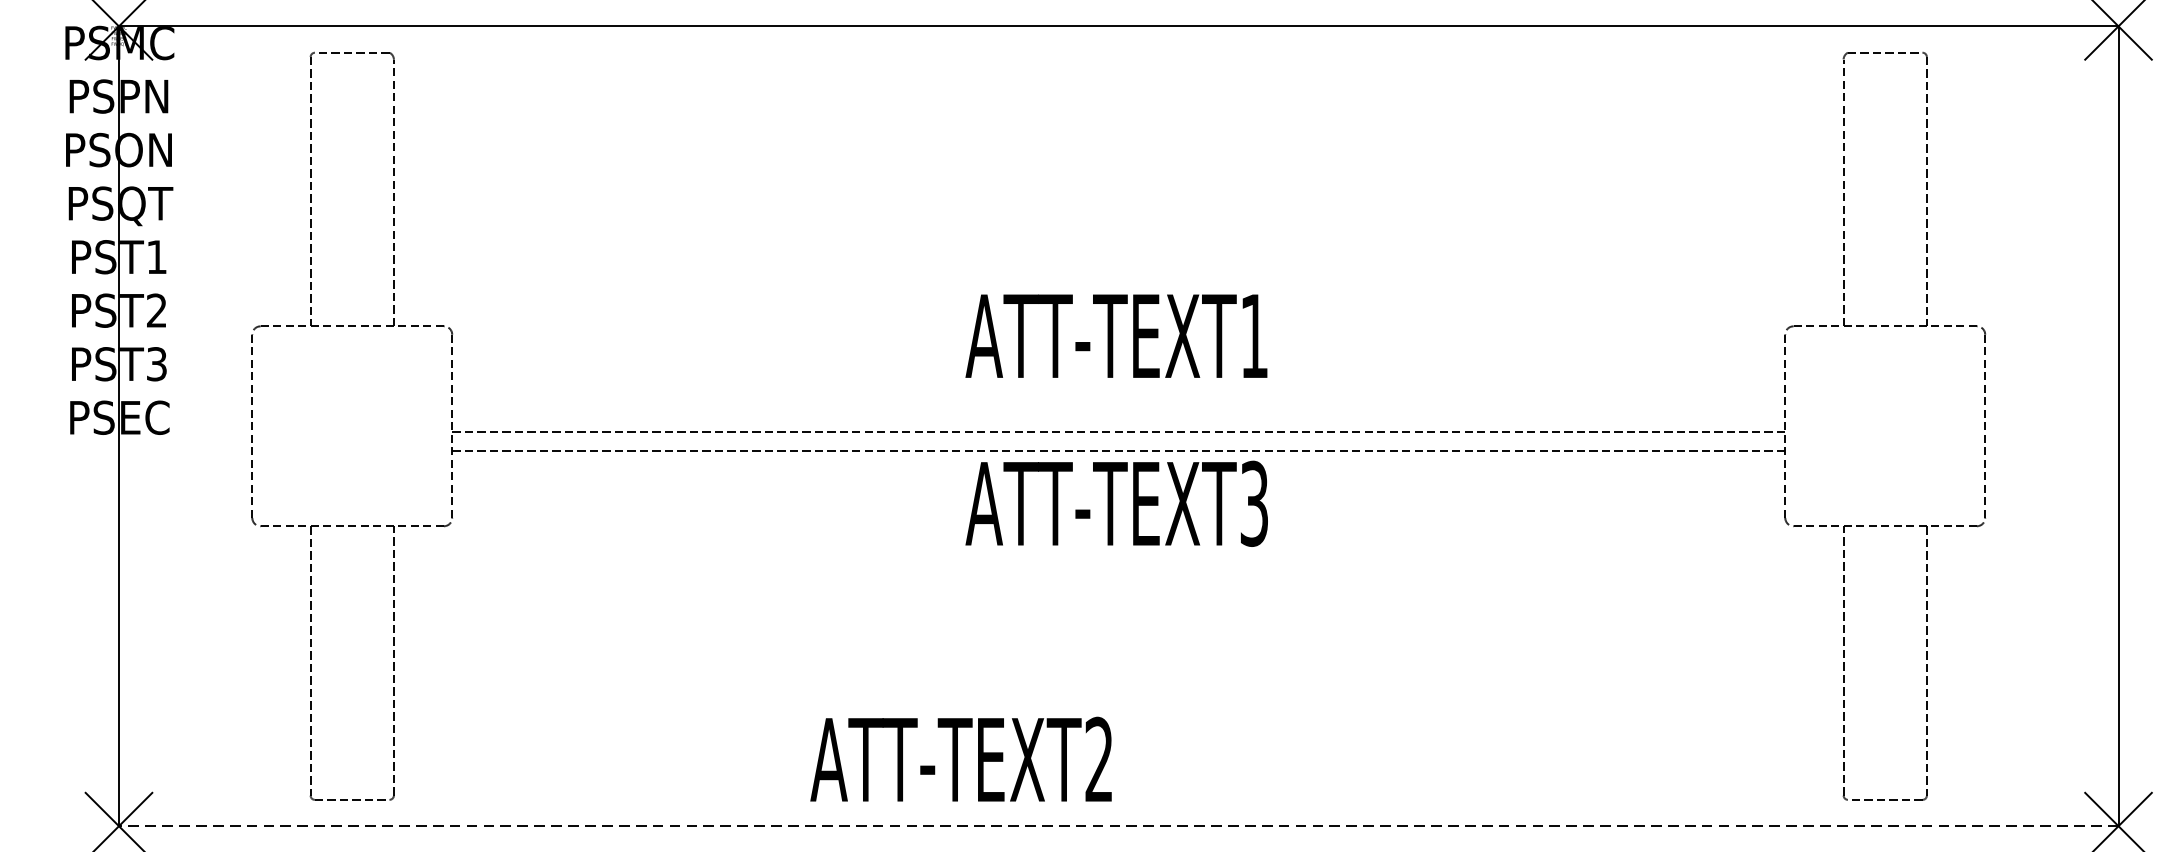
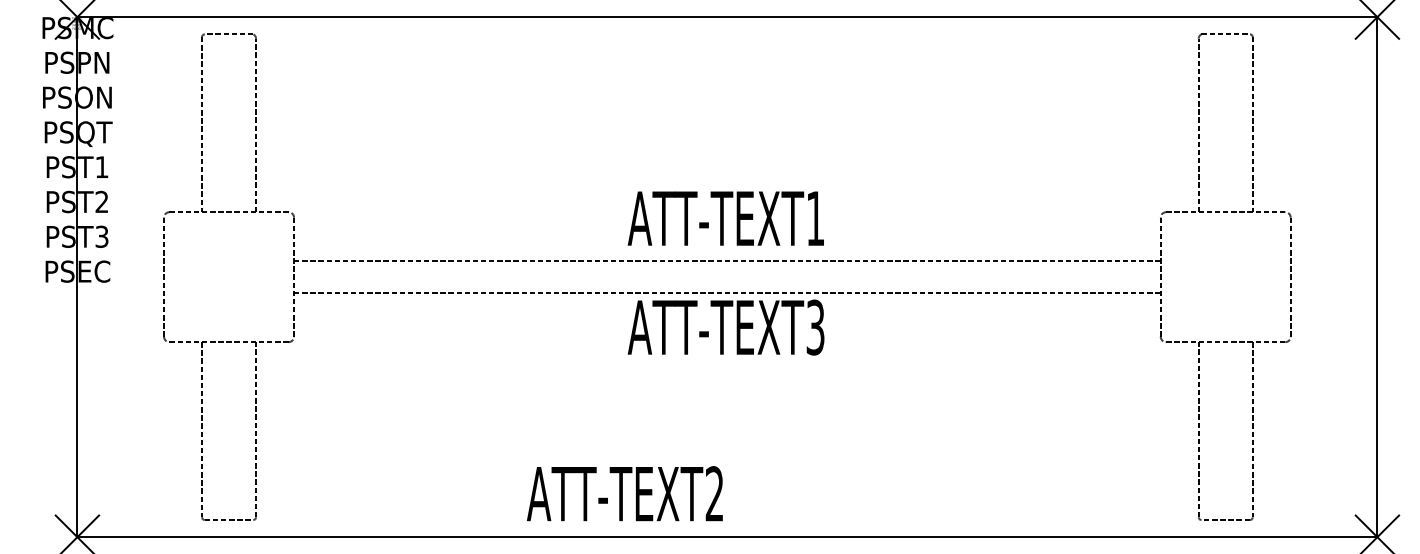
line: (1118, 431) -> (727, 260), moved
line: (1118, 826) -> (727, 537), dashed -> solid

